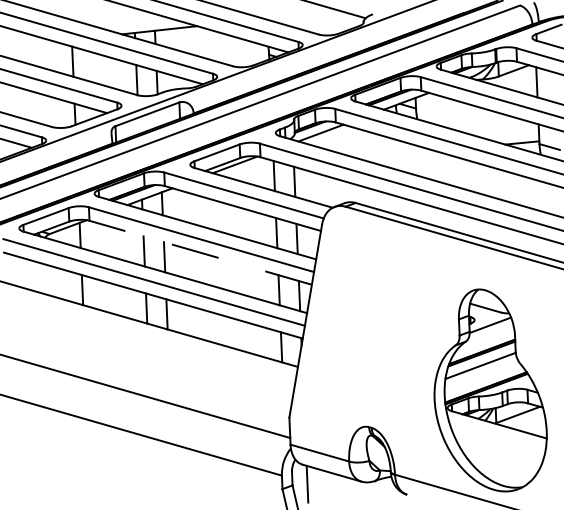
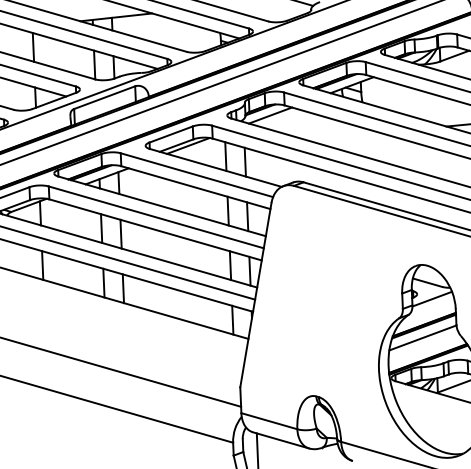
line: (200, 252) -> (155, 229), dashed -> solid

